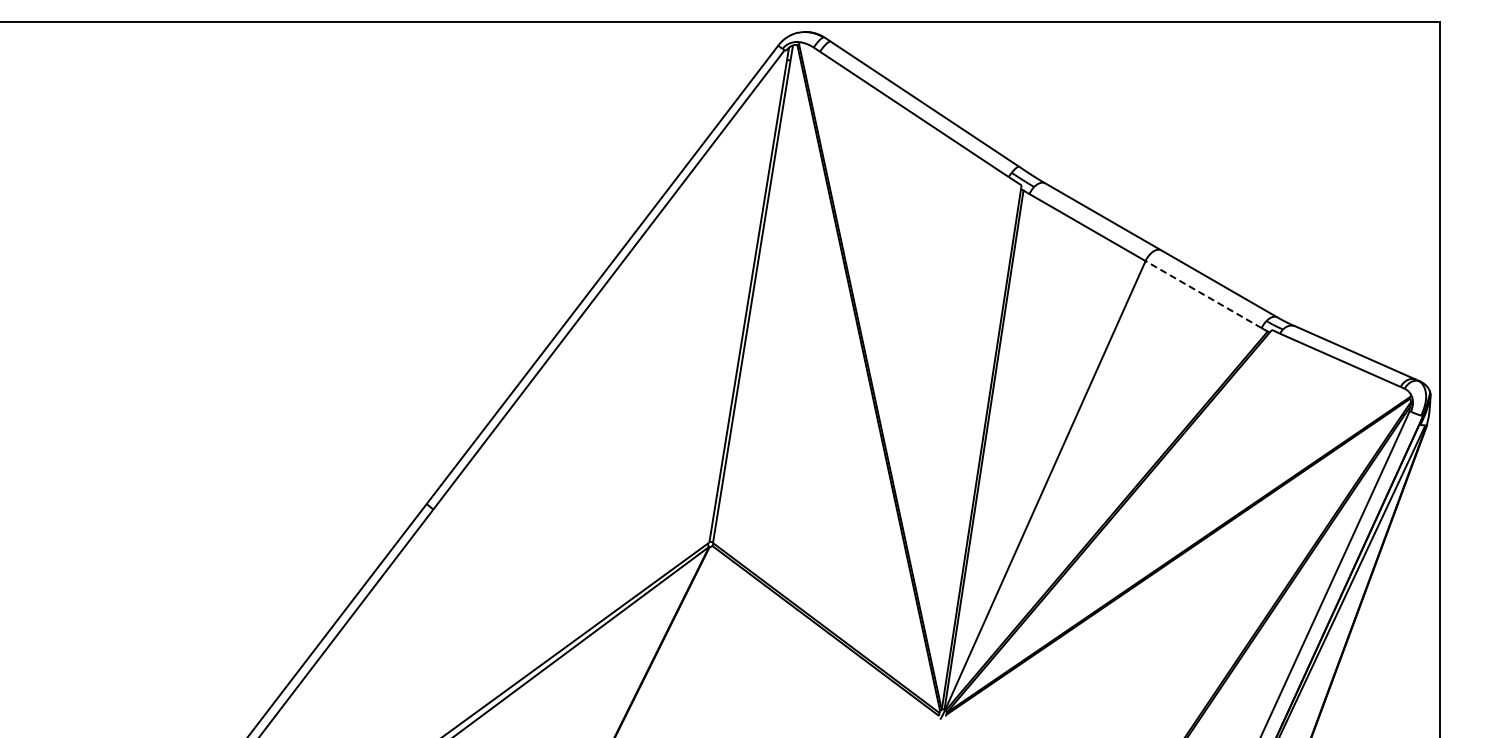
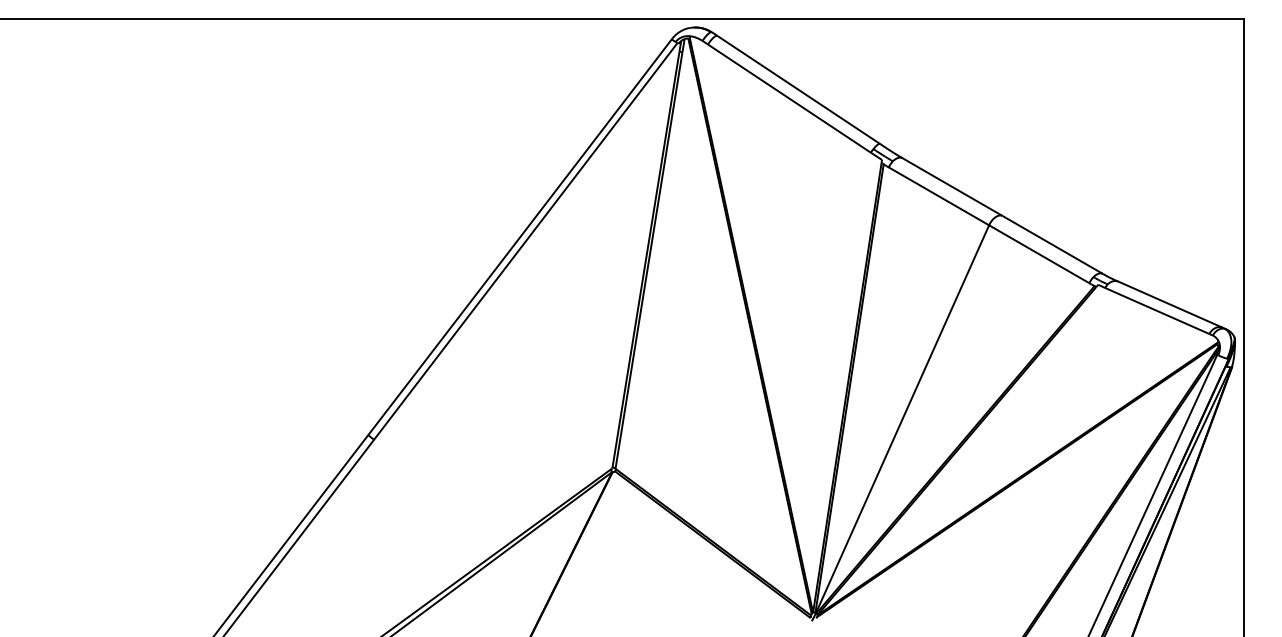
line: (1203, 294) -> (1039, 254), dashed -> solid

